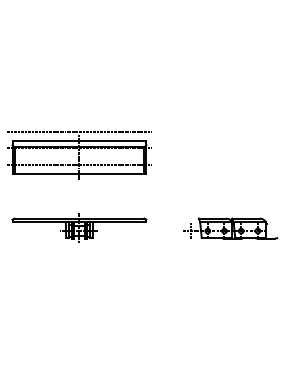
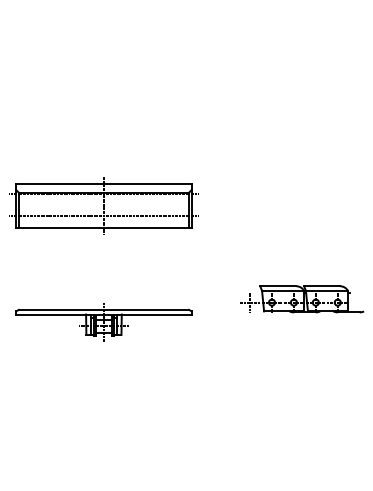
line: (79, 131) -> (103, 172), removed
part: (79, 227) -> (103, 321), moved

